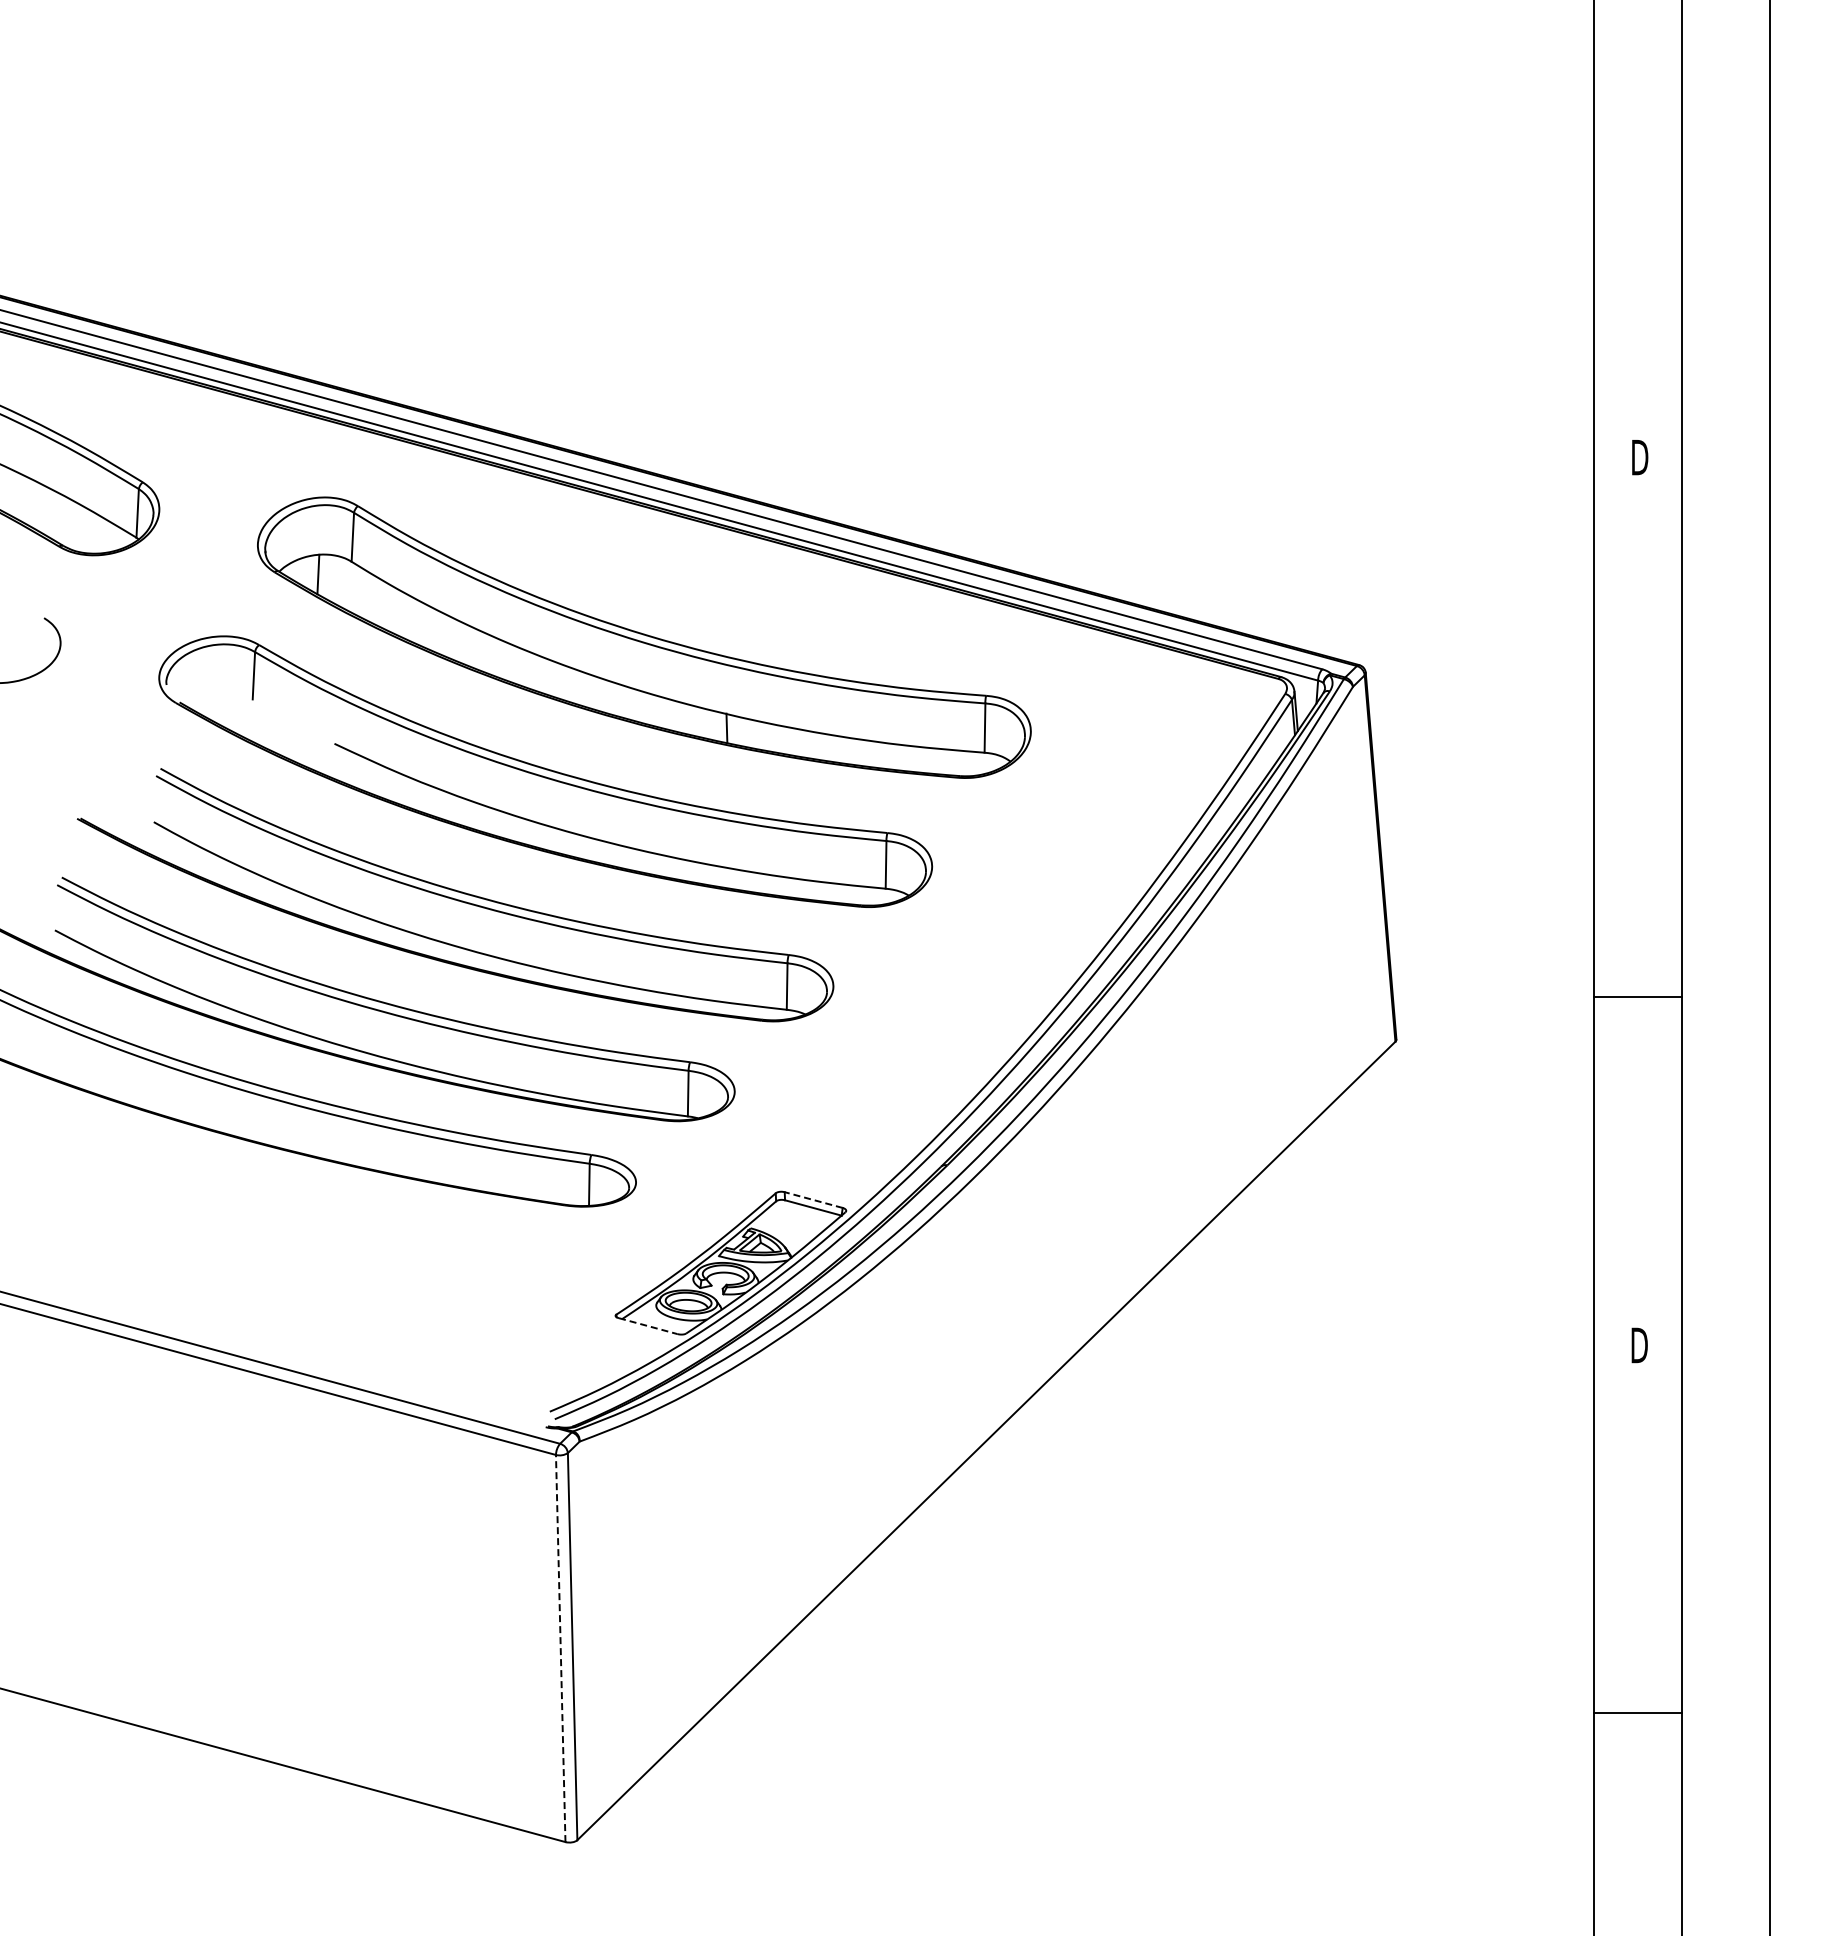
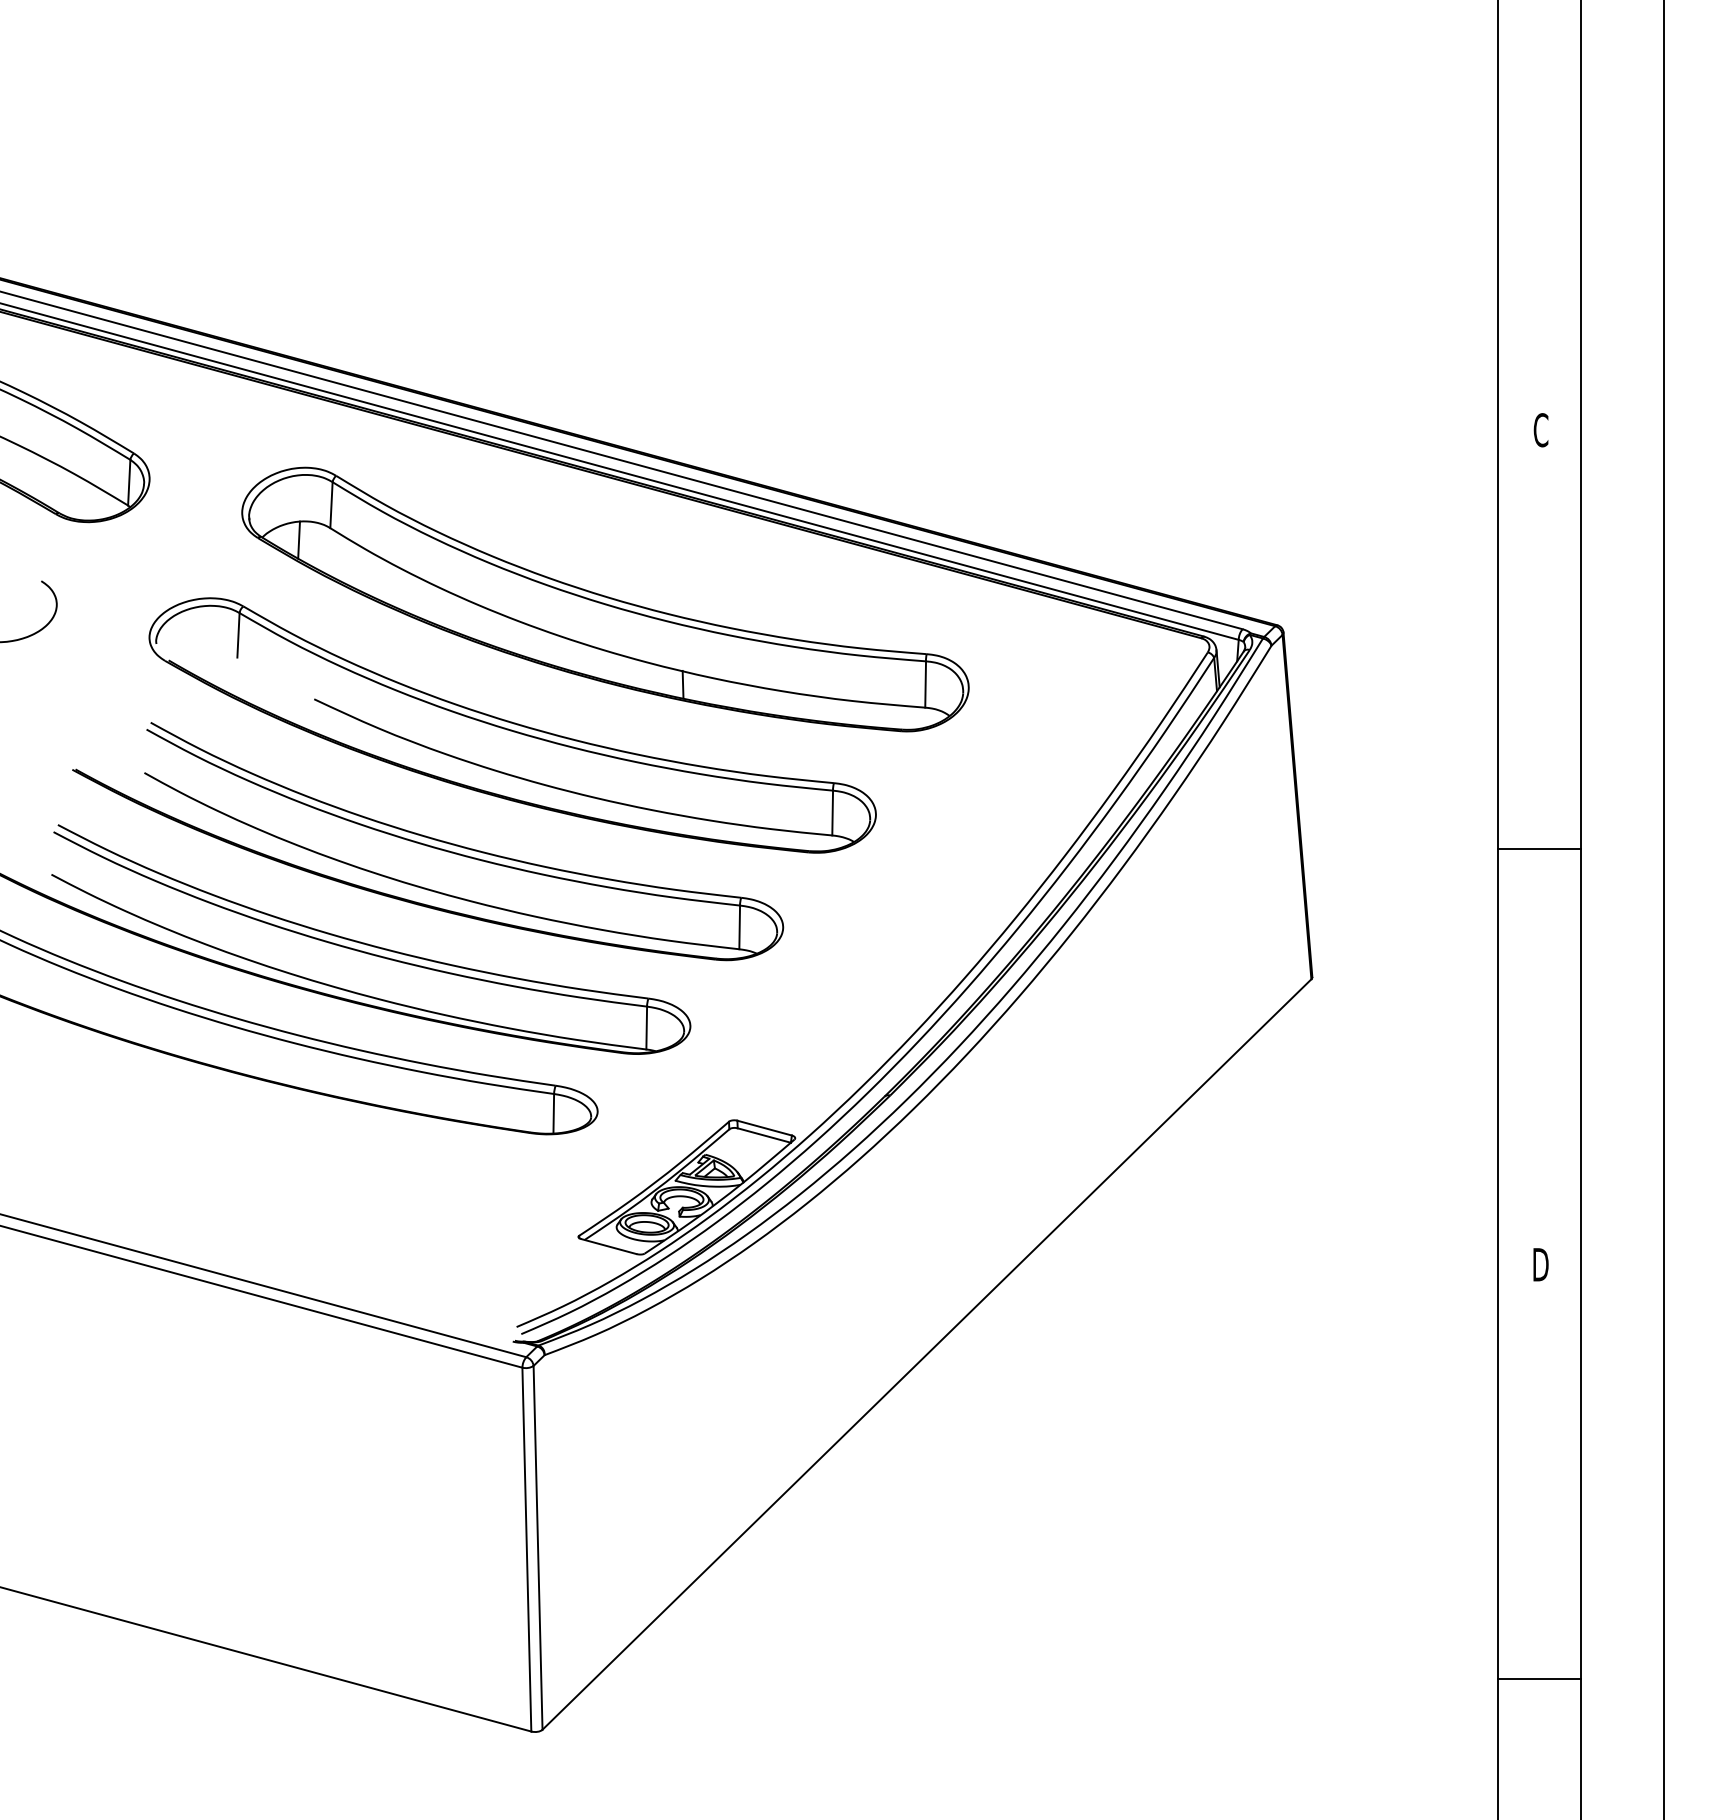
text: (1640, 457) -> (1541, 430), D -> C
line: (1637, 997) -> (1538, 849), moved
line: (813, 1199) -> (764, 1127), dashed -> solid
line: (648, 1326) -> (609, 1246), dashed -> solid
line: (560, 1648) -> (526, 1549), dashed -> solid
line: (1637, 1713) -> (1538, 1679), moved

